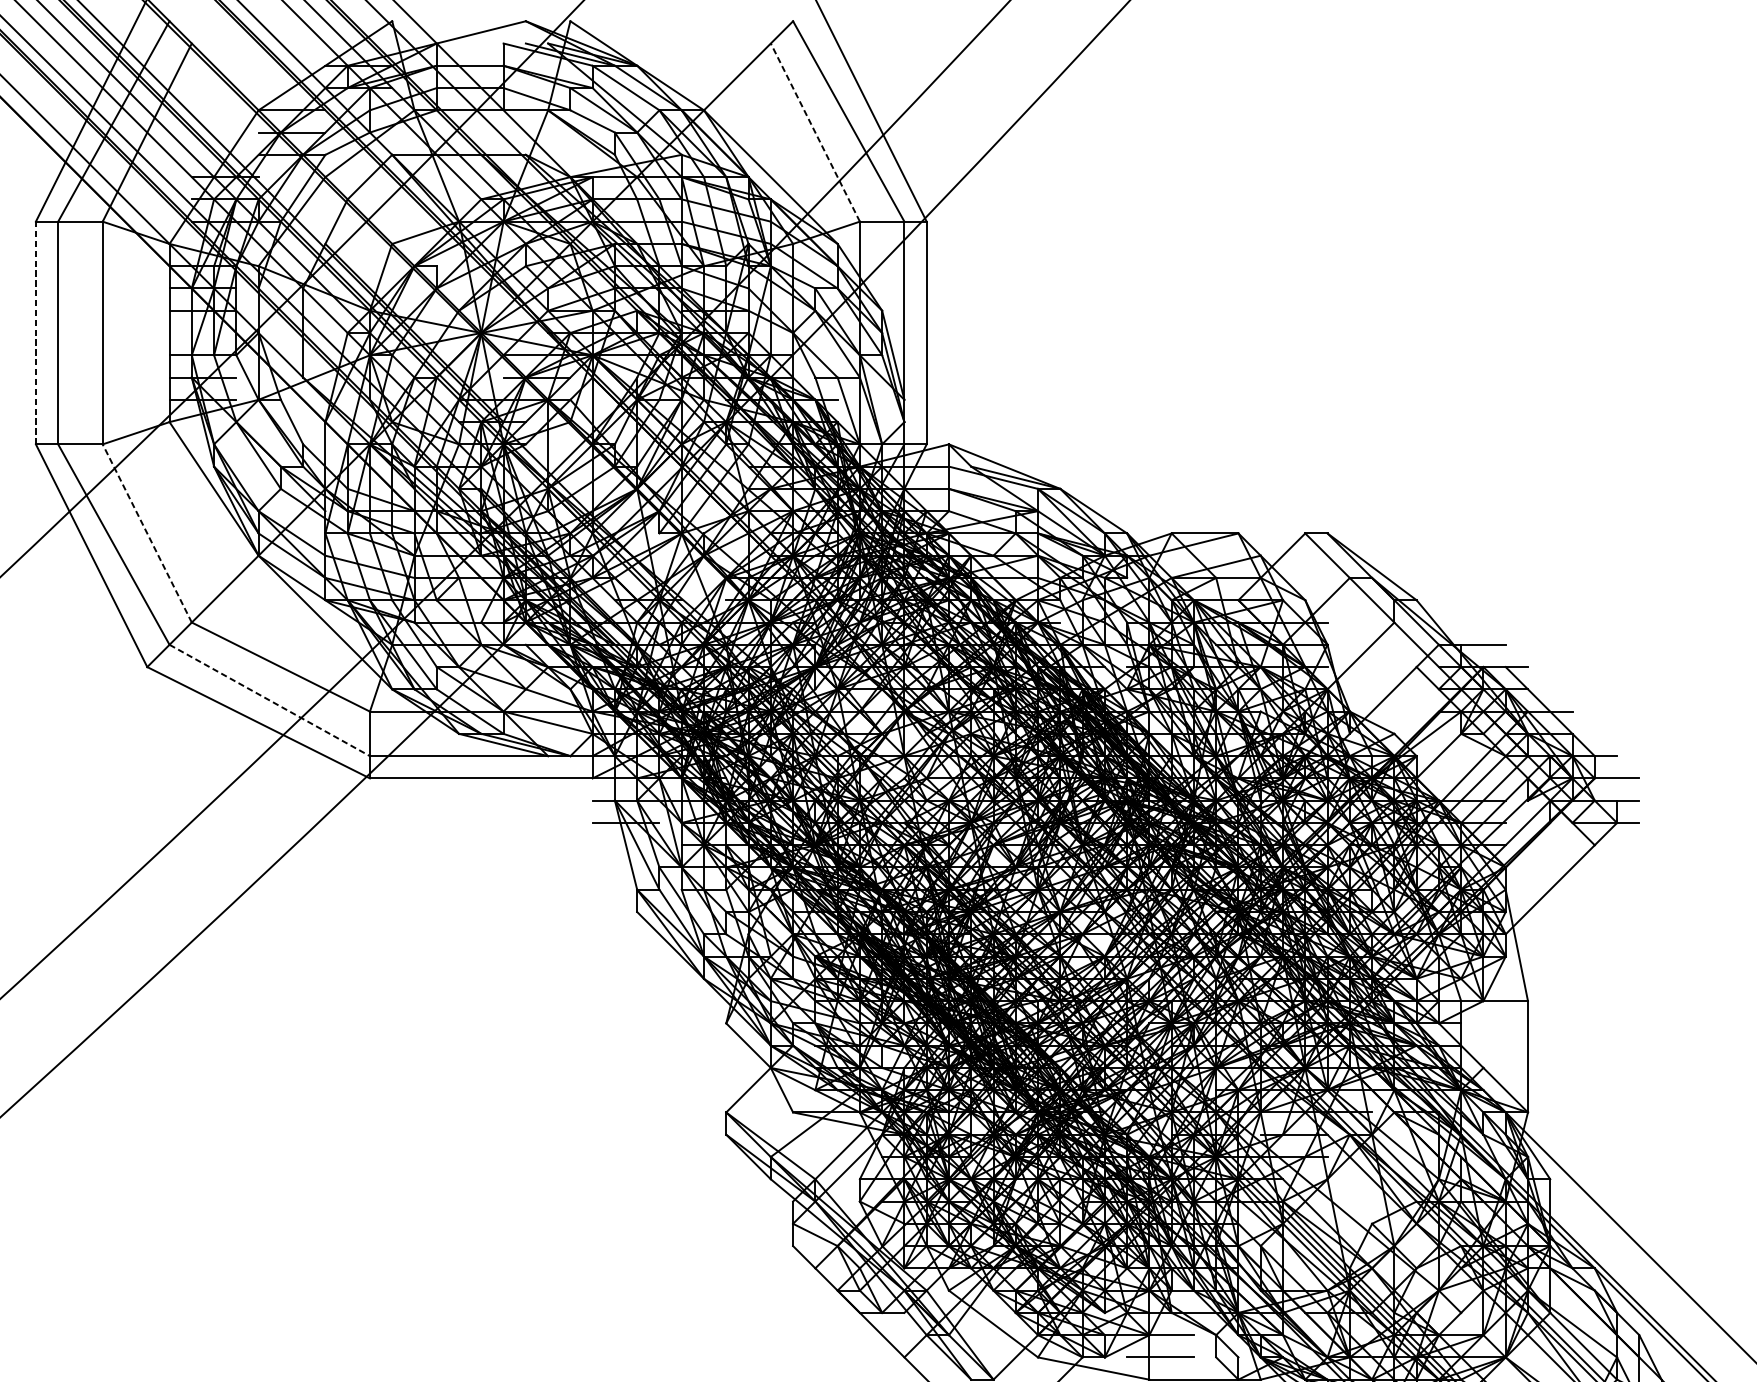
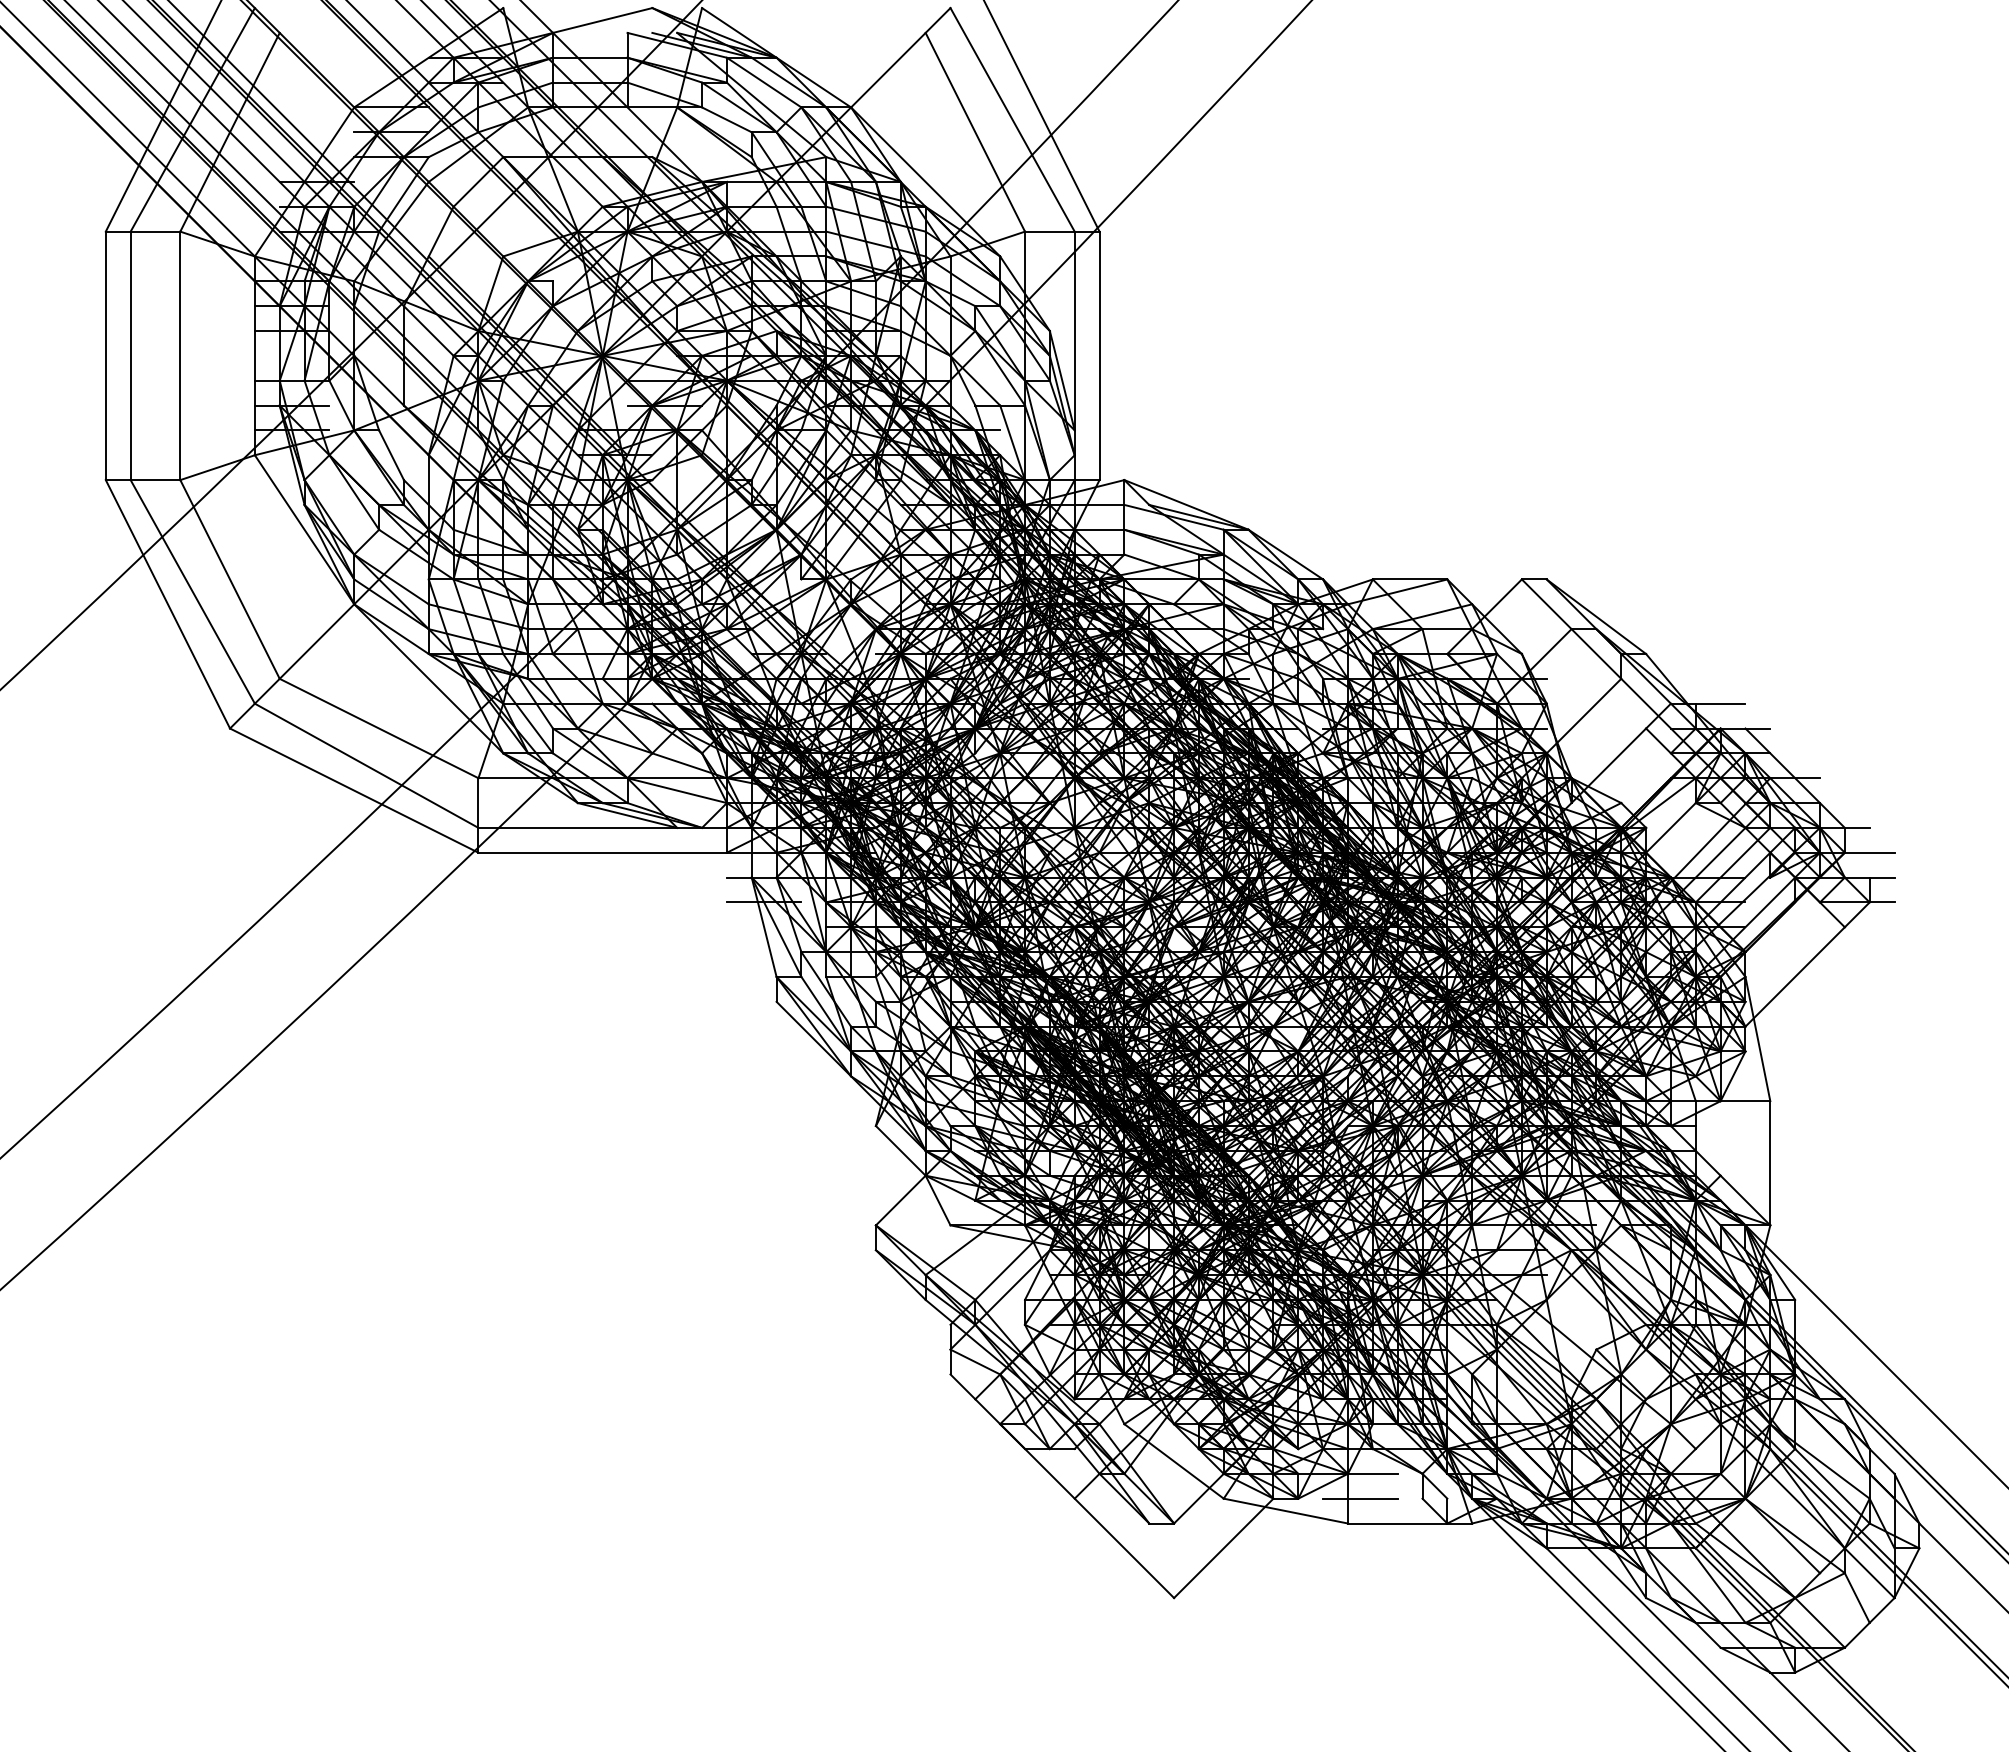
line: (815, 131) -> (975, 131), dashed -> solid
line: (35, 332) -> (105, 355), dashed -> solid
line: (146, 533) -> (229, 579), dashed -> solid
line: (269, 700) -> (366, 765), dashed -> solid

